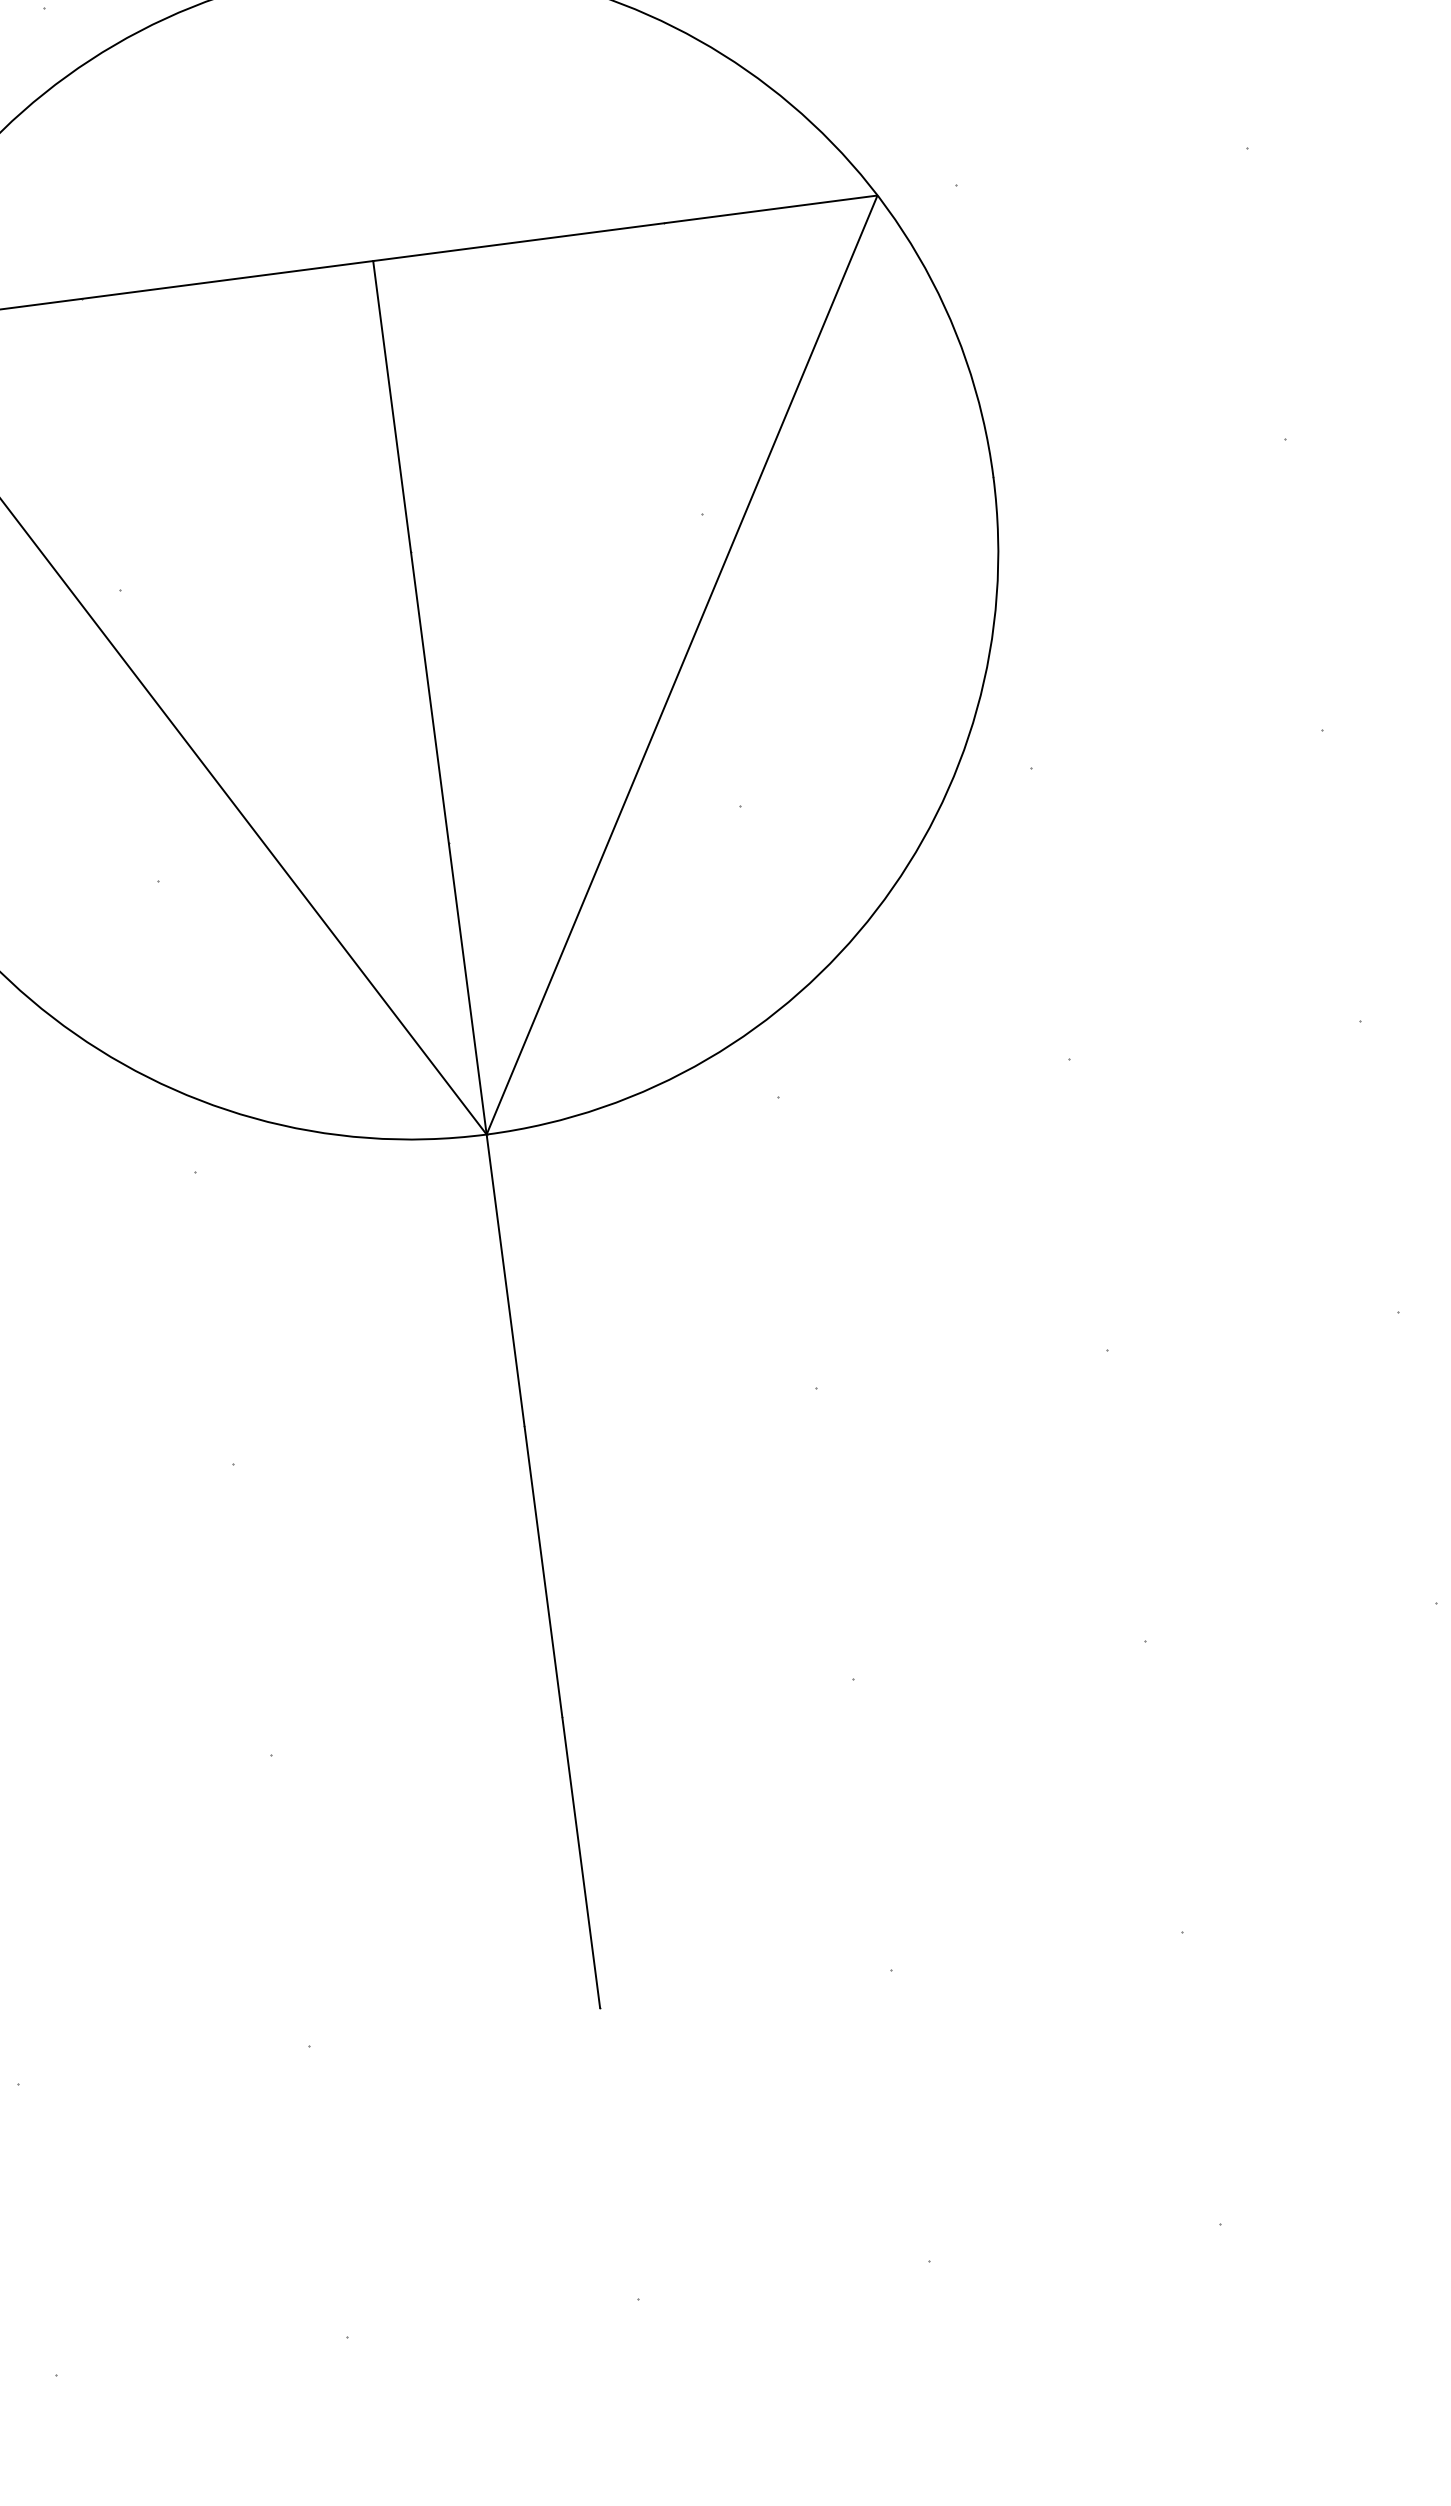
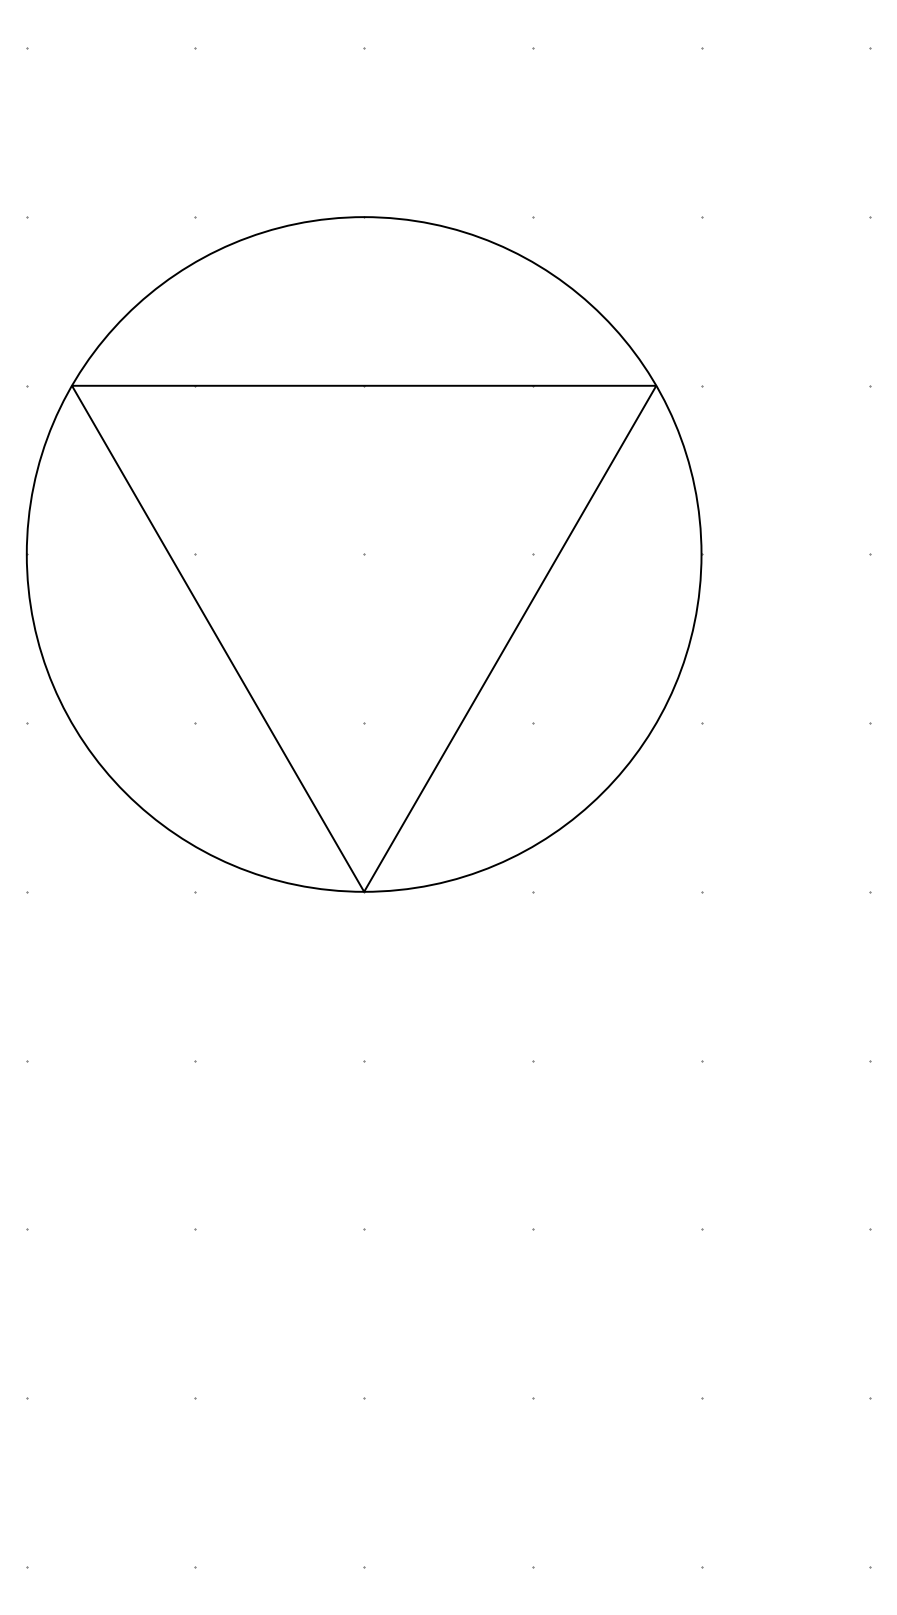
line: (487, 1133) -> (364, 891), removed

